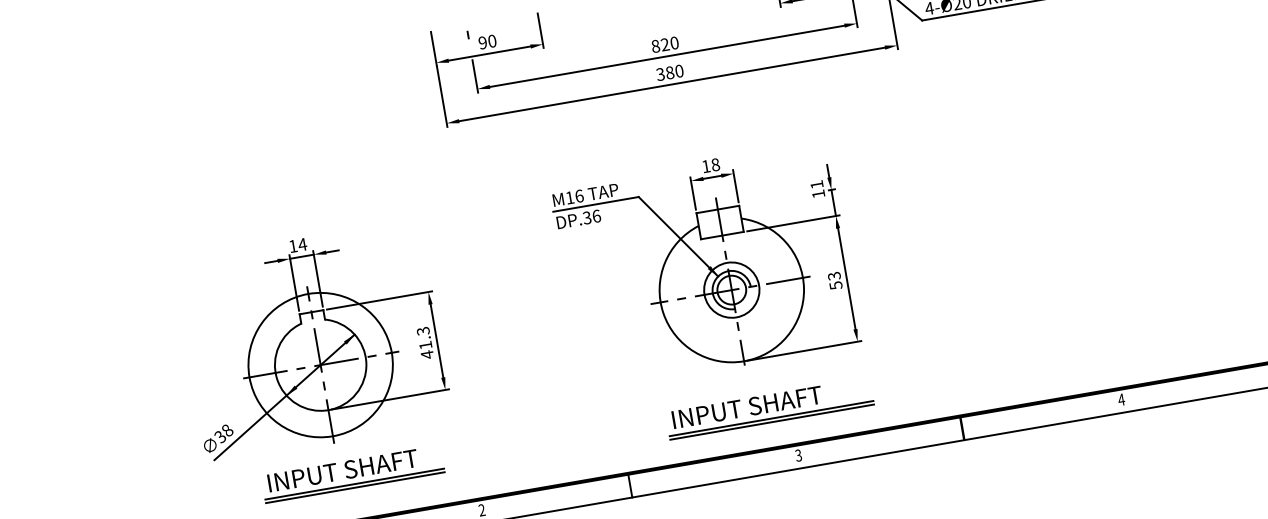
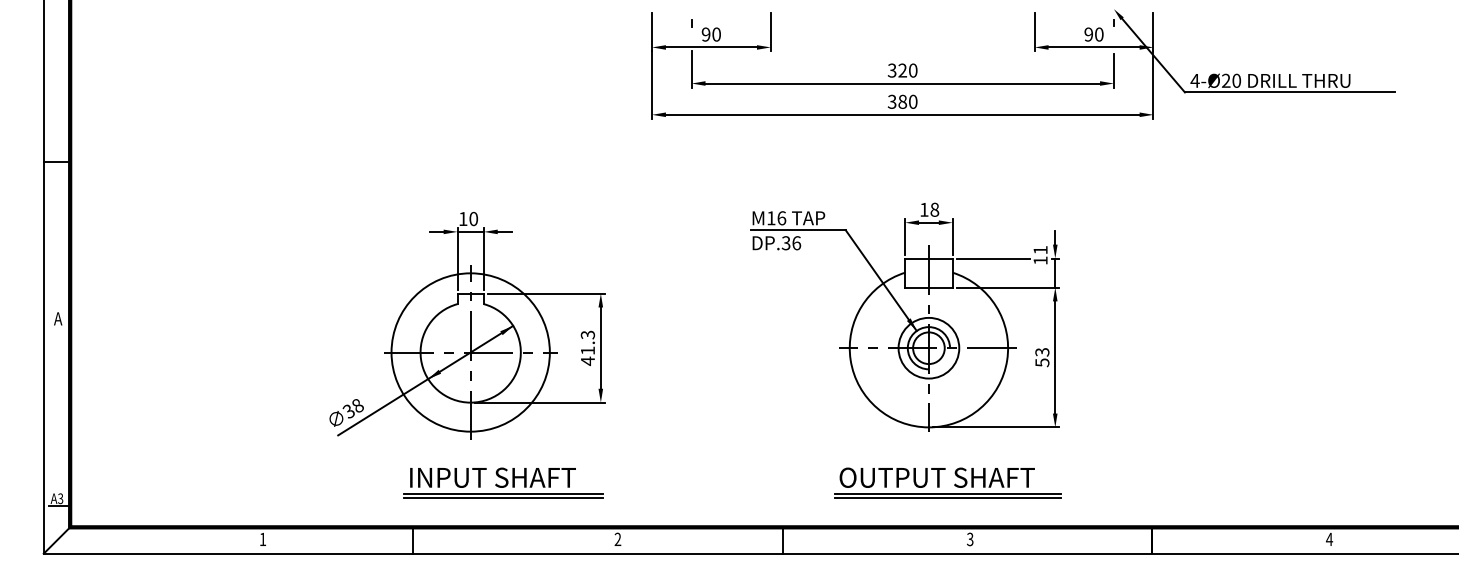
text: (655, 46) -> (891, 70), 820 -> 320
line: (775, 199) -> (992, 258), added
text: (302, 244) -> (473, 218), 14 -> 10
text: (758, 405) -> (936, 477), INPUT SHAFT -> OUTPUT SHAFT
part: (353, 473) -> (503, 482), moved

